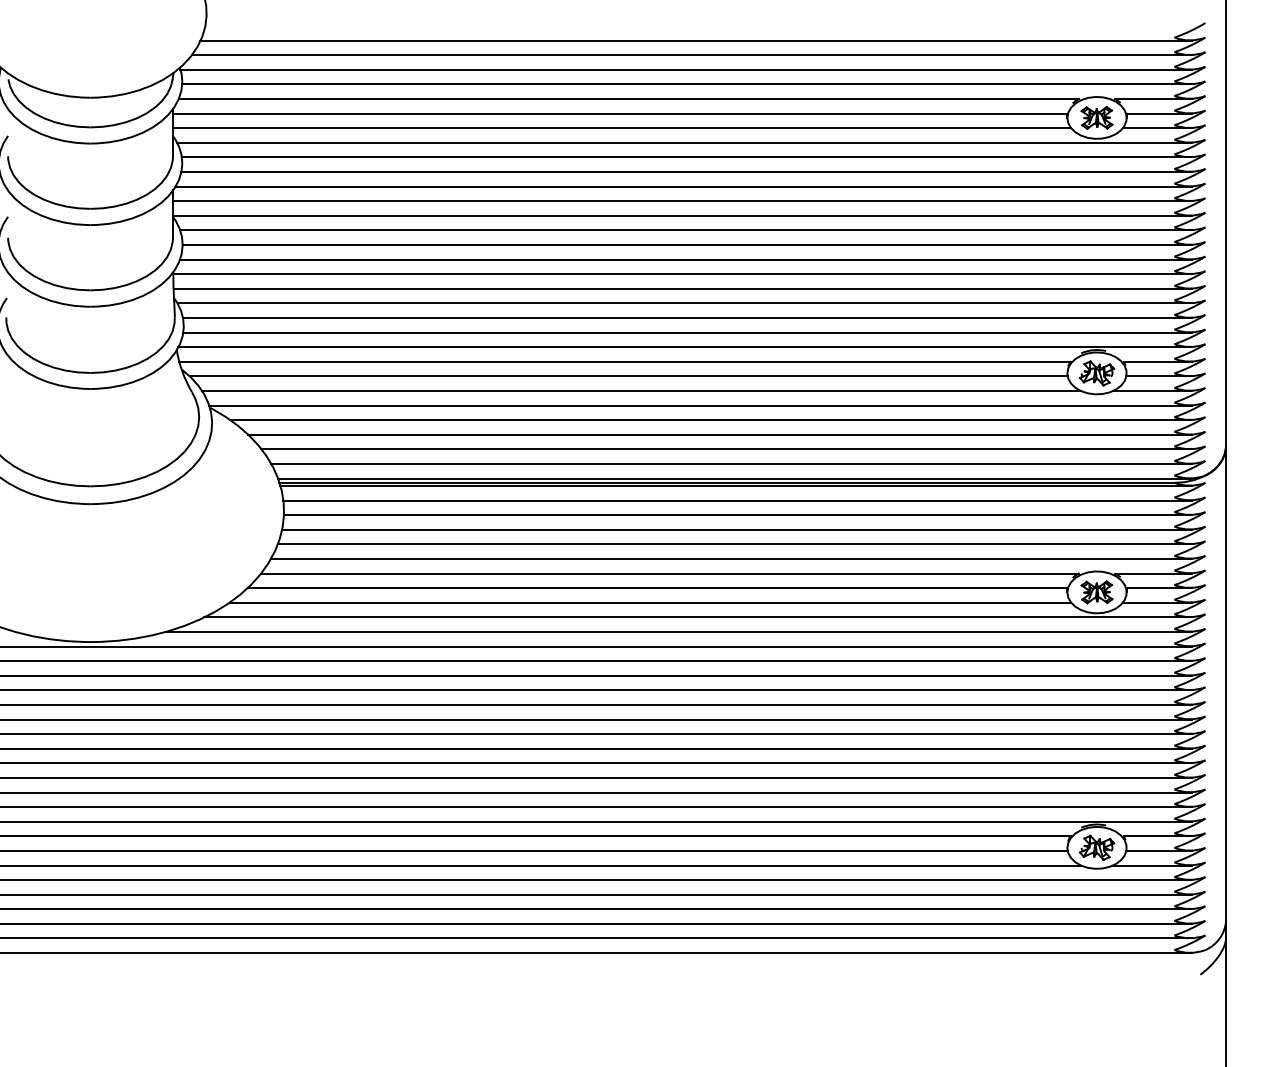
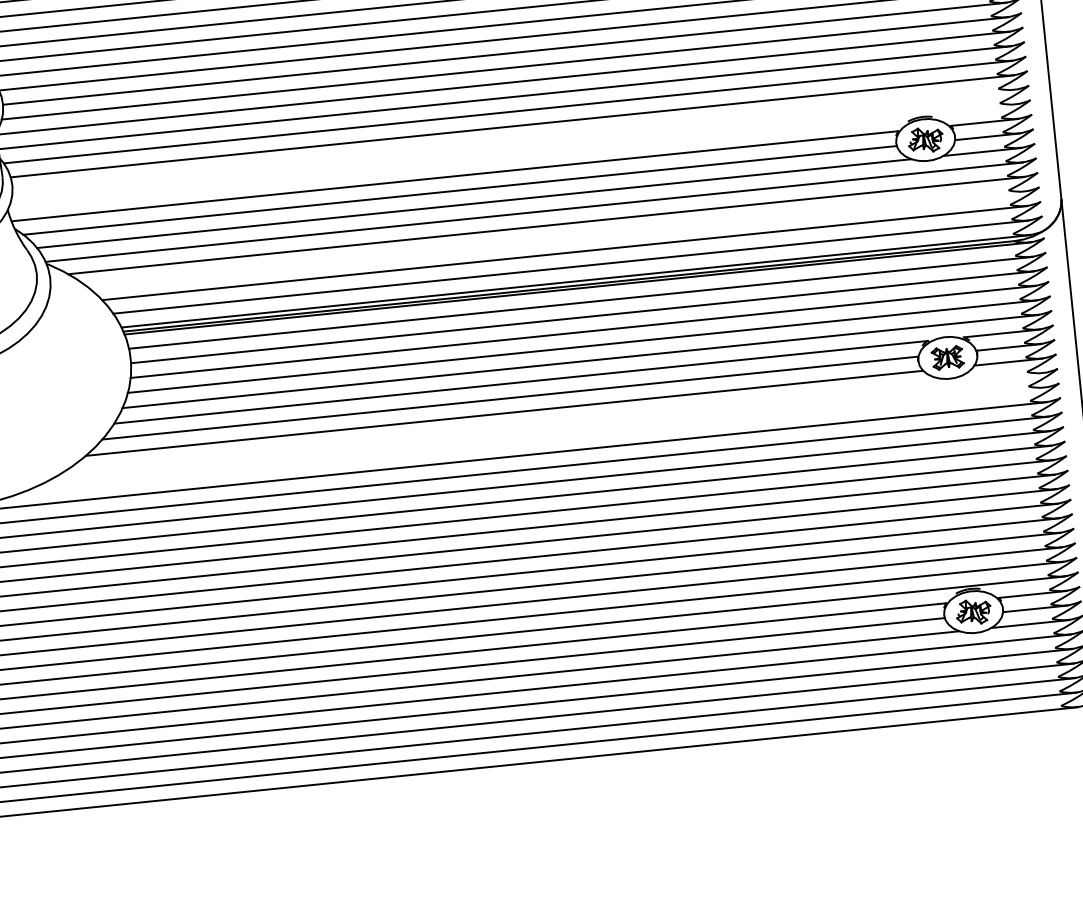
line: (687, 332) -> (514, 140), removed
line: (684, 347) -> (512, 155), removed
line: (719, 434) -> (556, 239), removed
line: (697, 617) -> (552, 423), removed
line: (678, 631) -> (535, 439), removed

